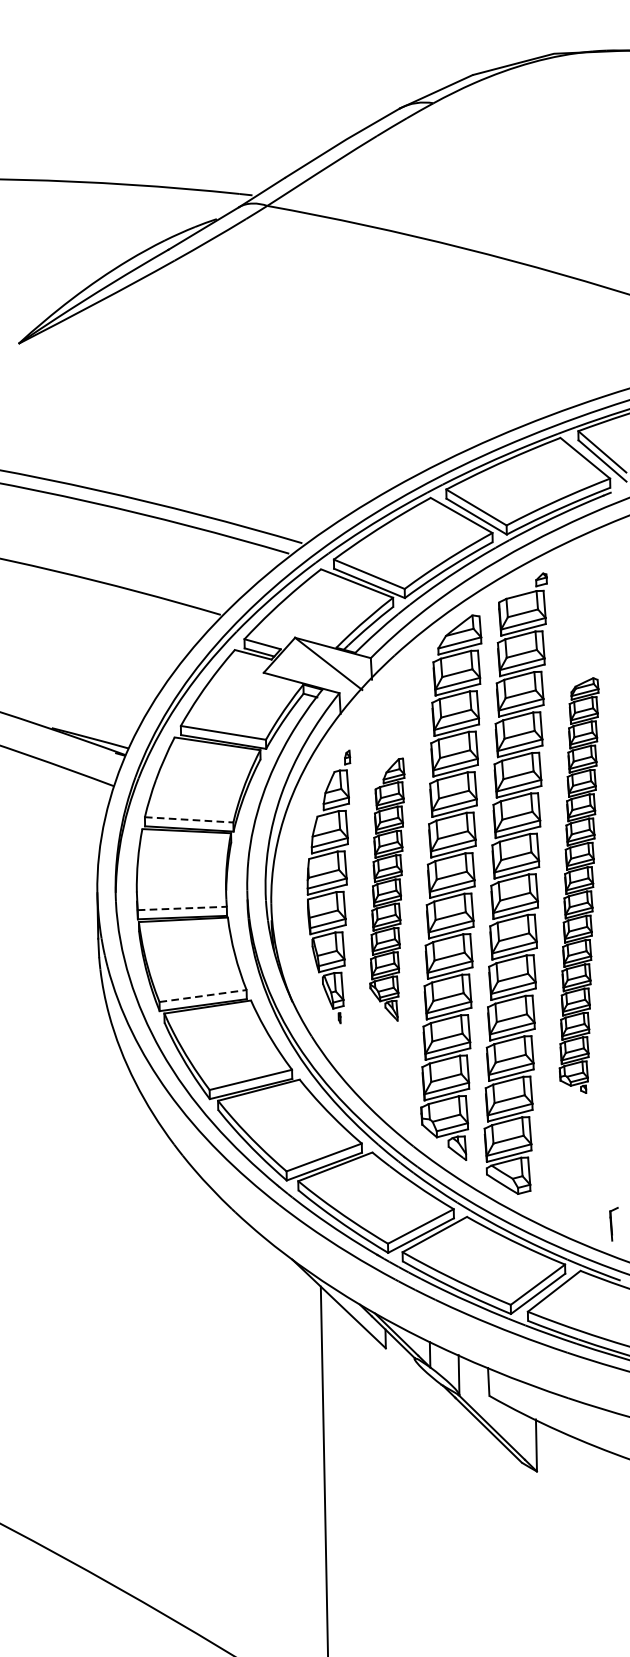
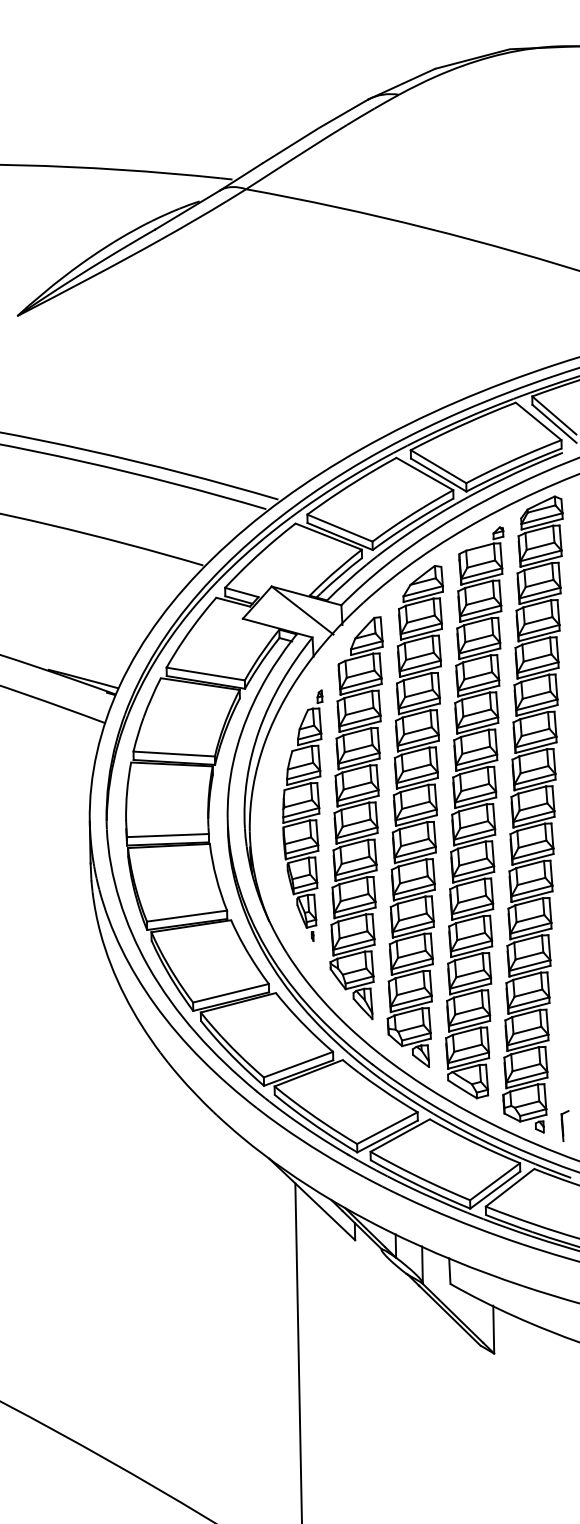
line: (189, 820) -> (174, 754), dashed -> solid
part: (578, 885) -> (532, 814), size x1.67
part: (387, 889) -> (356, 818), size x1.67
line: (182, 908) -> (168, 835), dashed -> solid
line: (203, 996) -> (187, 916), dashed -> solid

